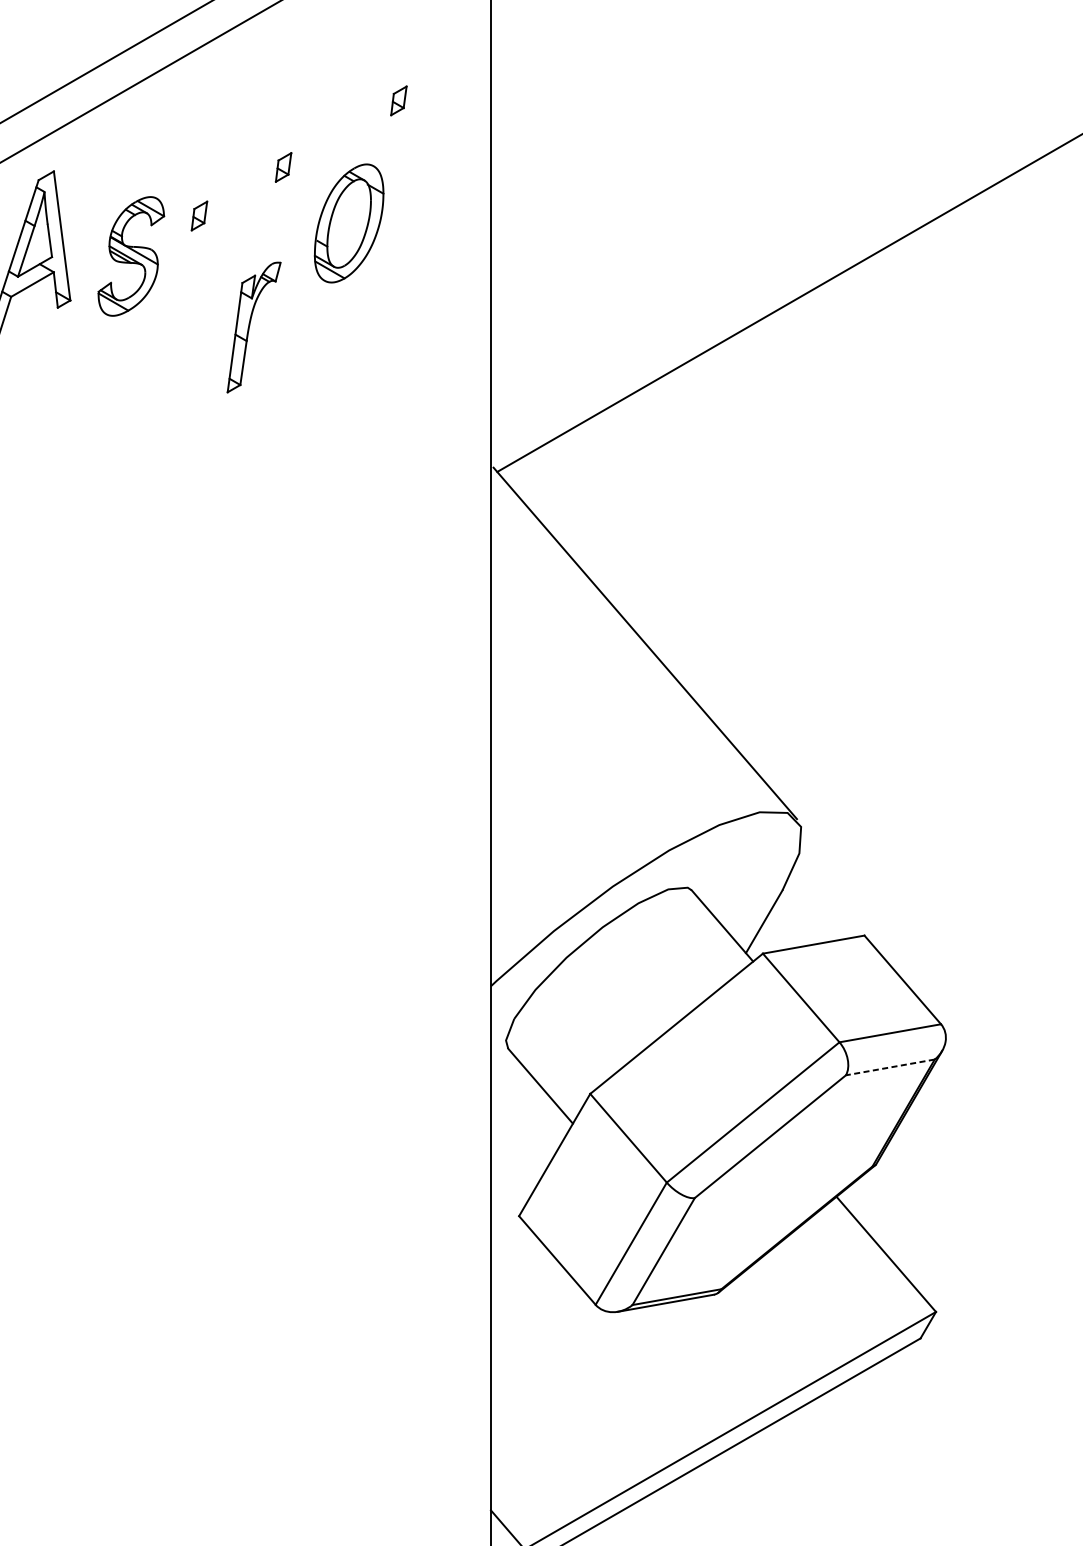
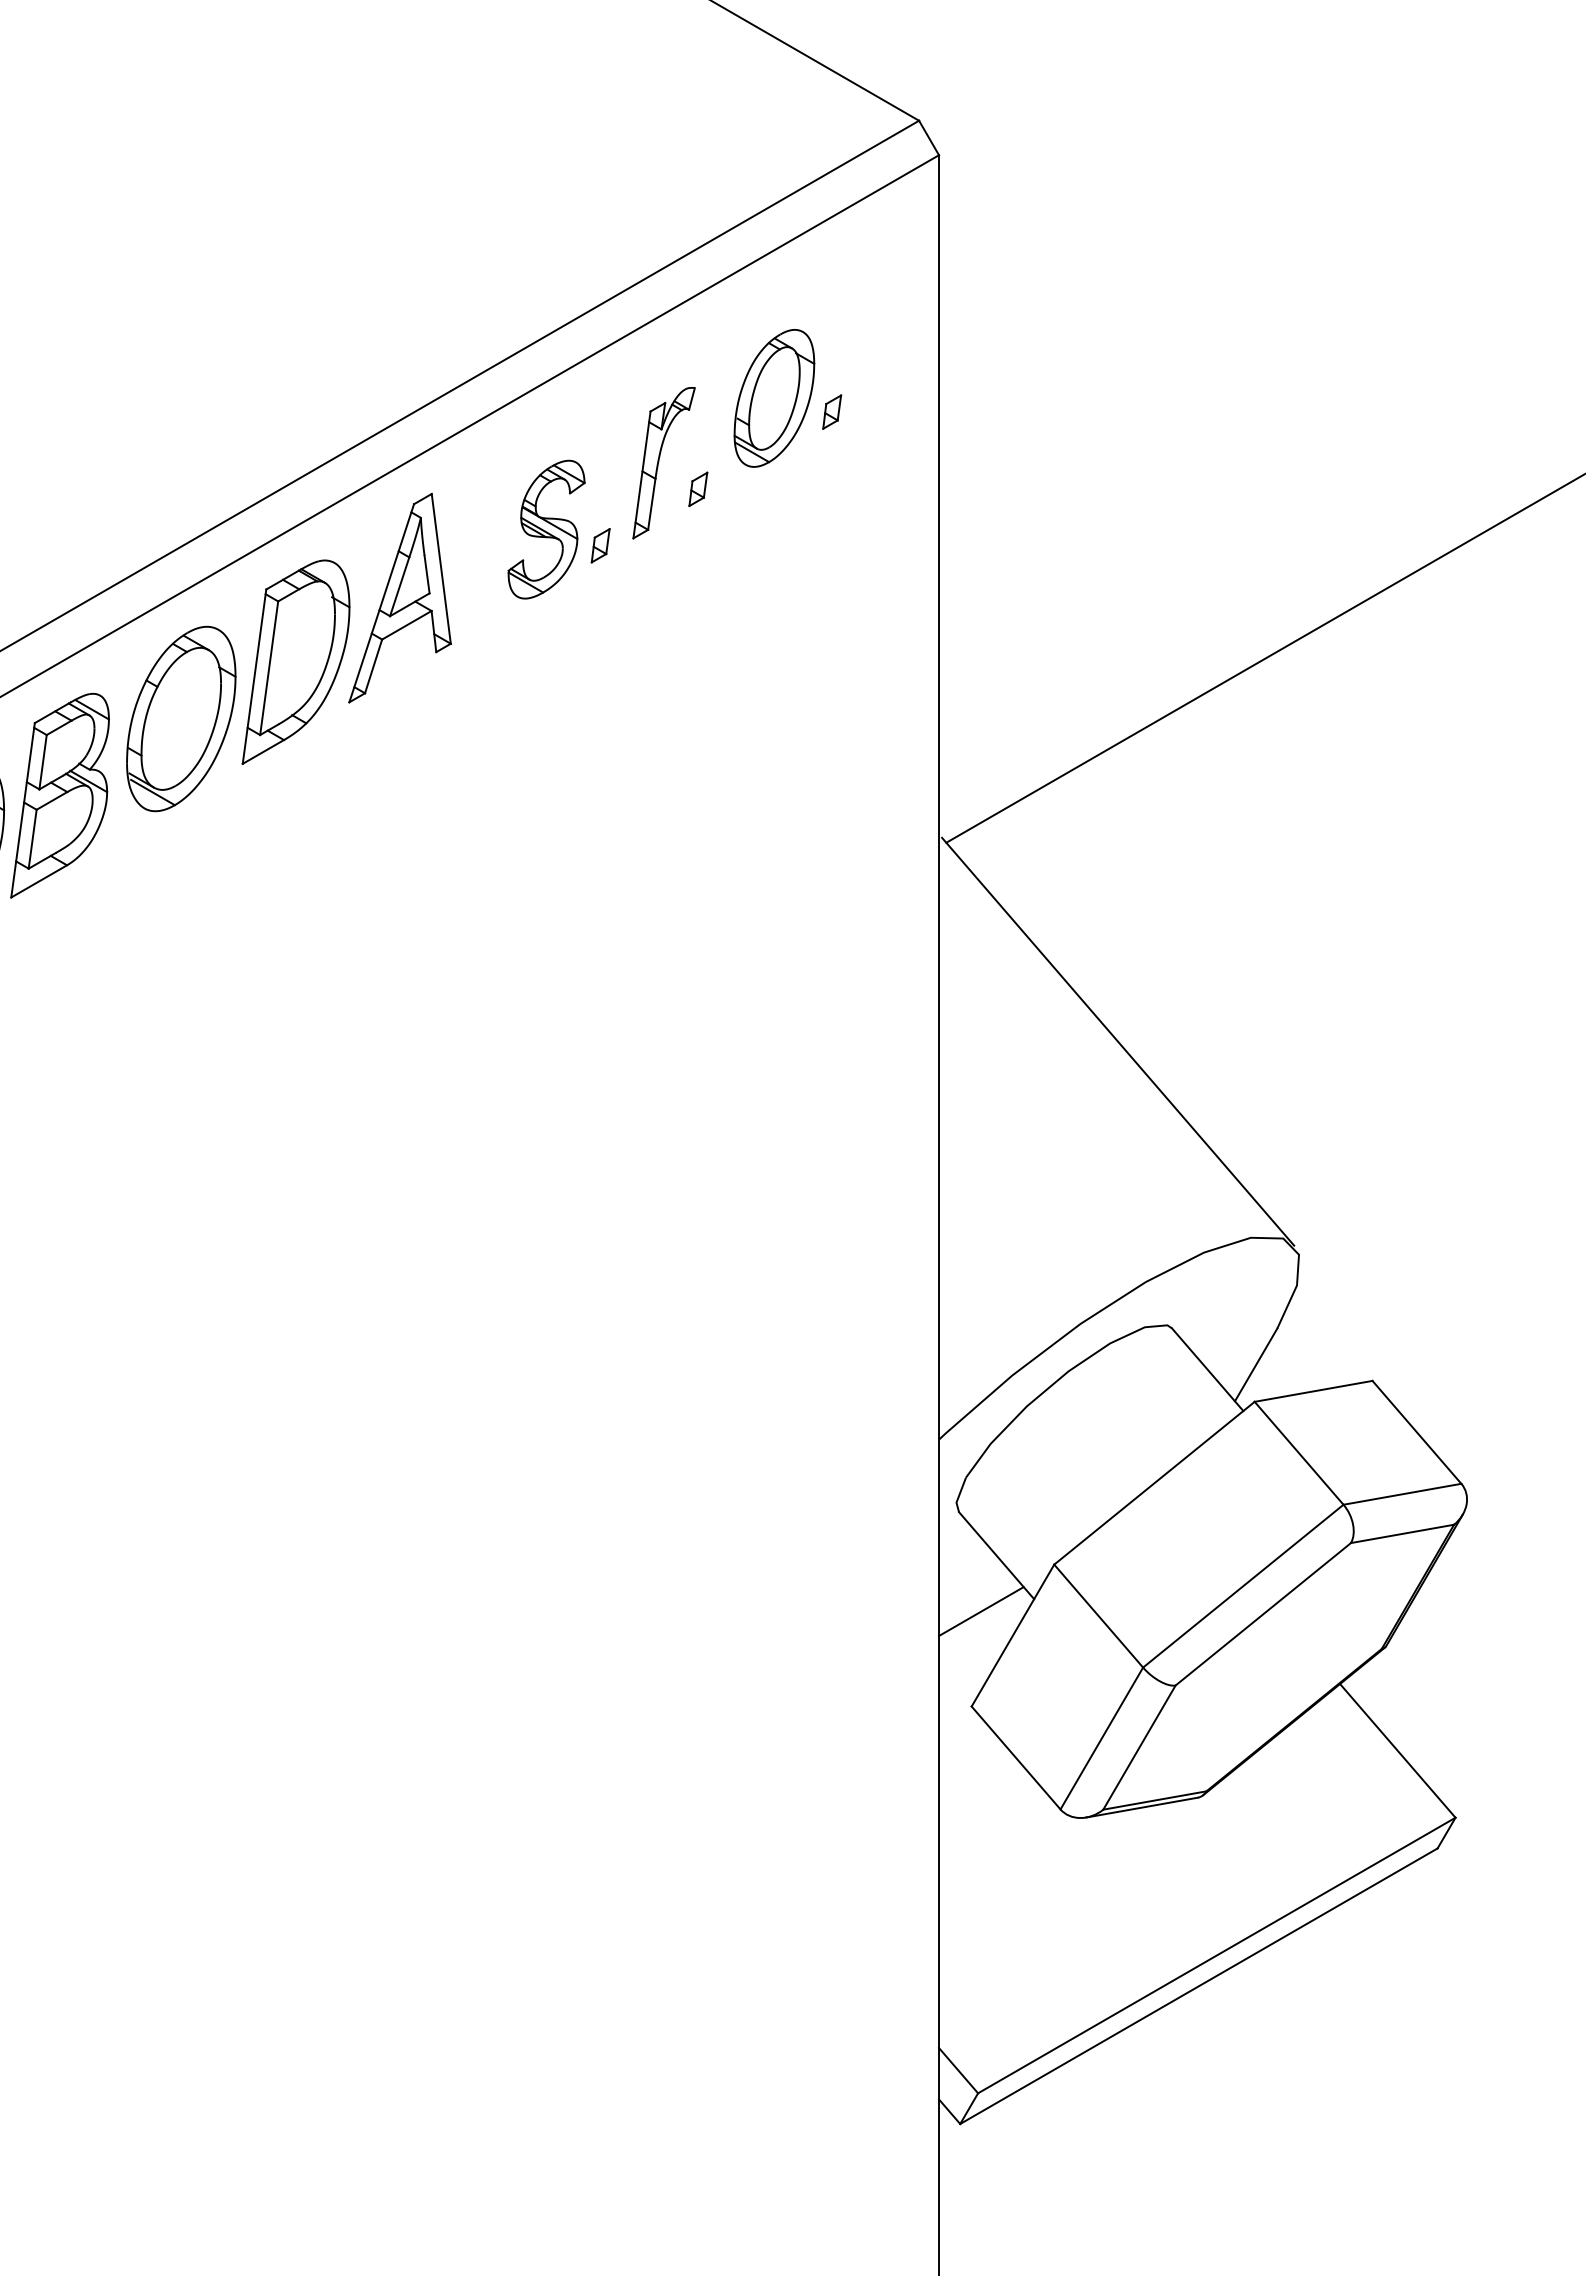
part: (349, 223) -> (774, 398), moved
part: (131, 256) -> (546, 529), moved
part: (253, 327) -> (663, 463), moved
line: (890, 1067) -> (1402, 1534), dashed -> solid
line: (526, 1134) -> (980, 1611), added

